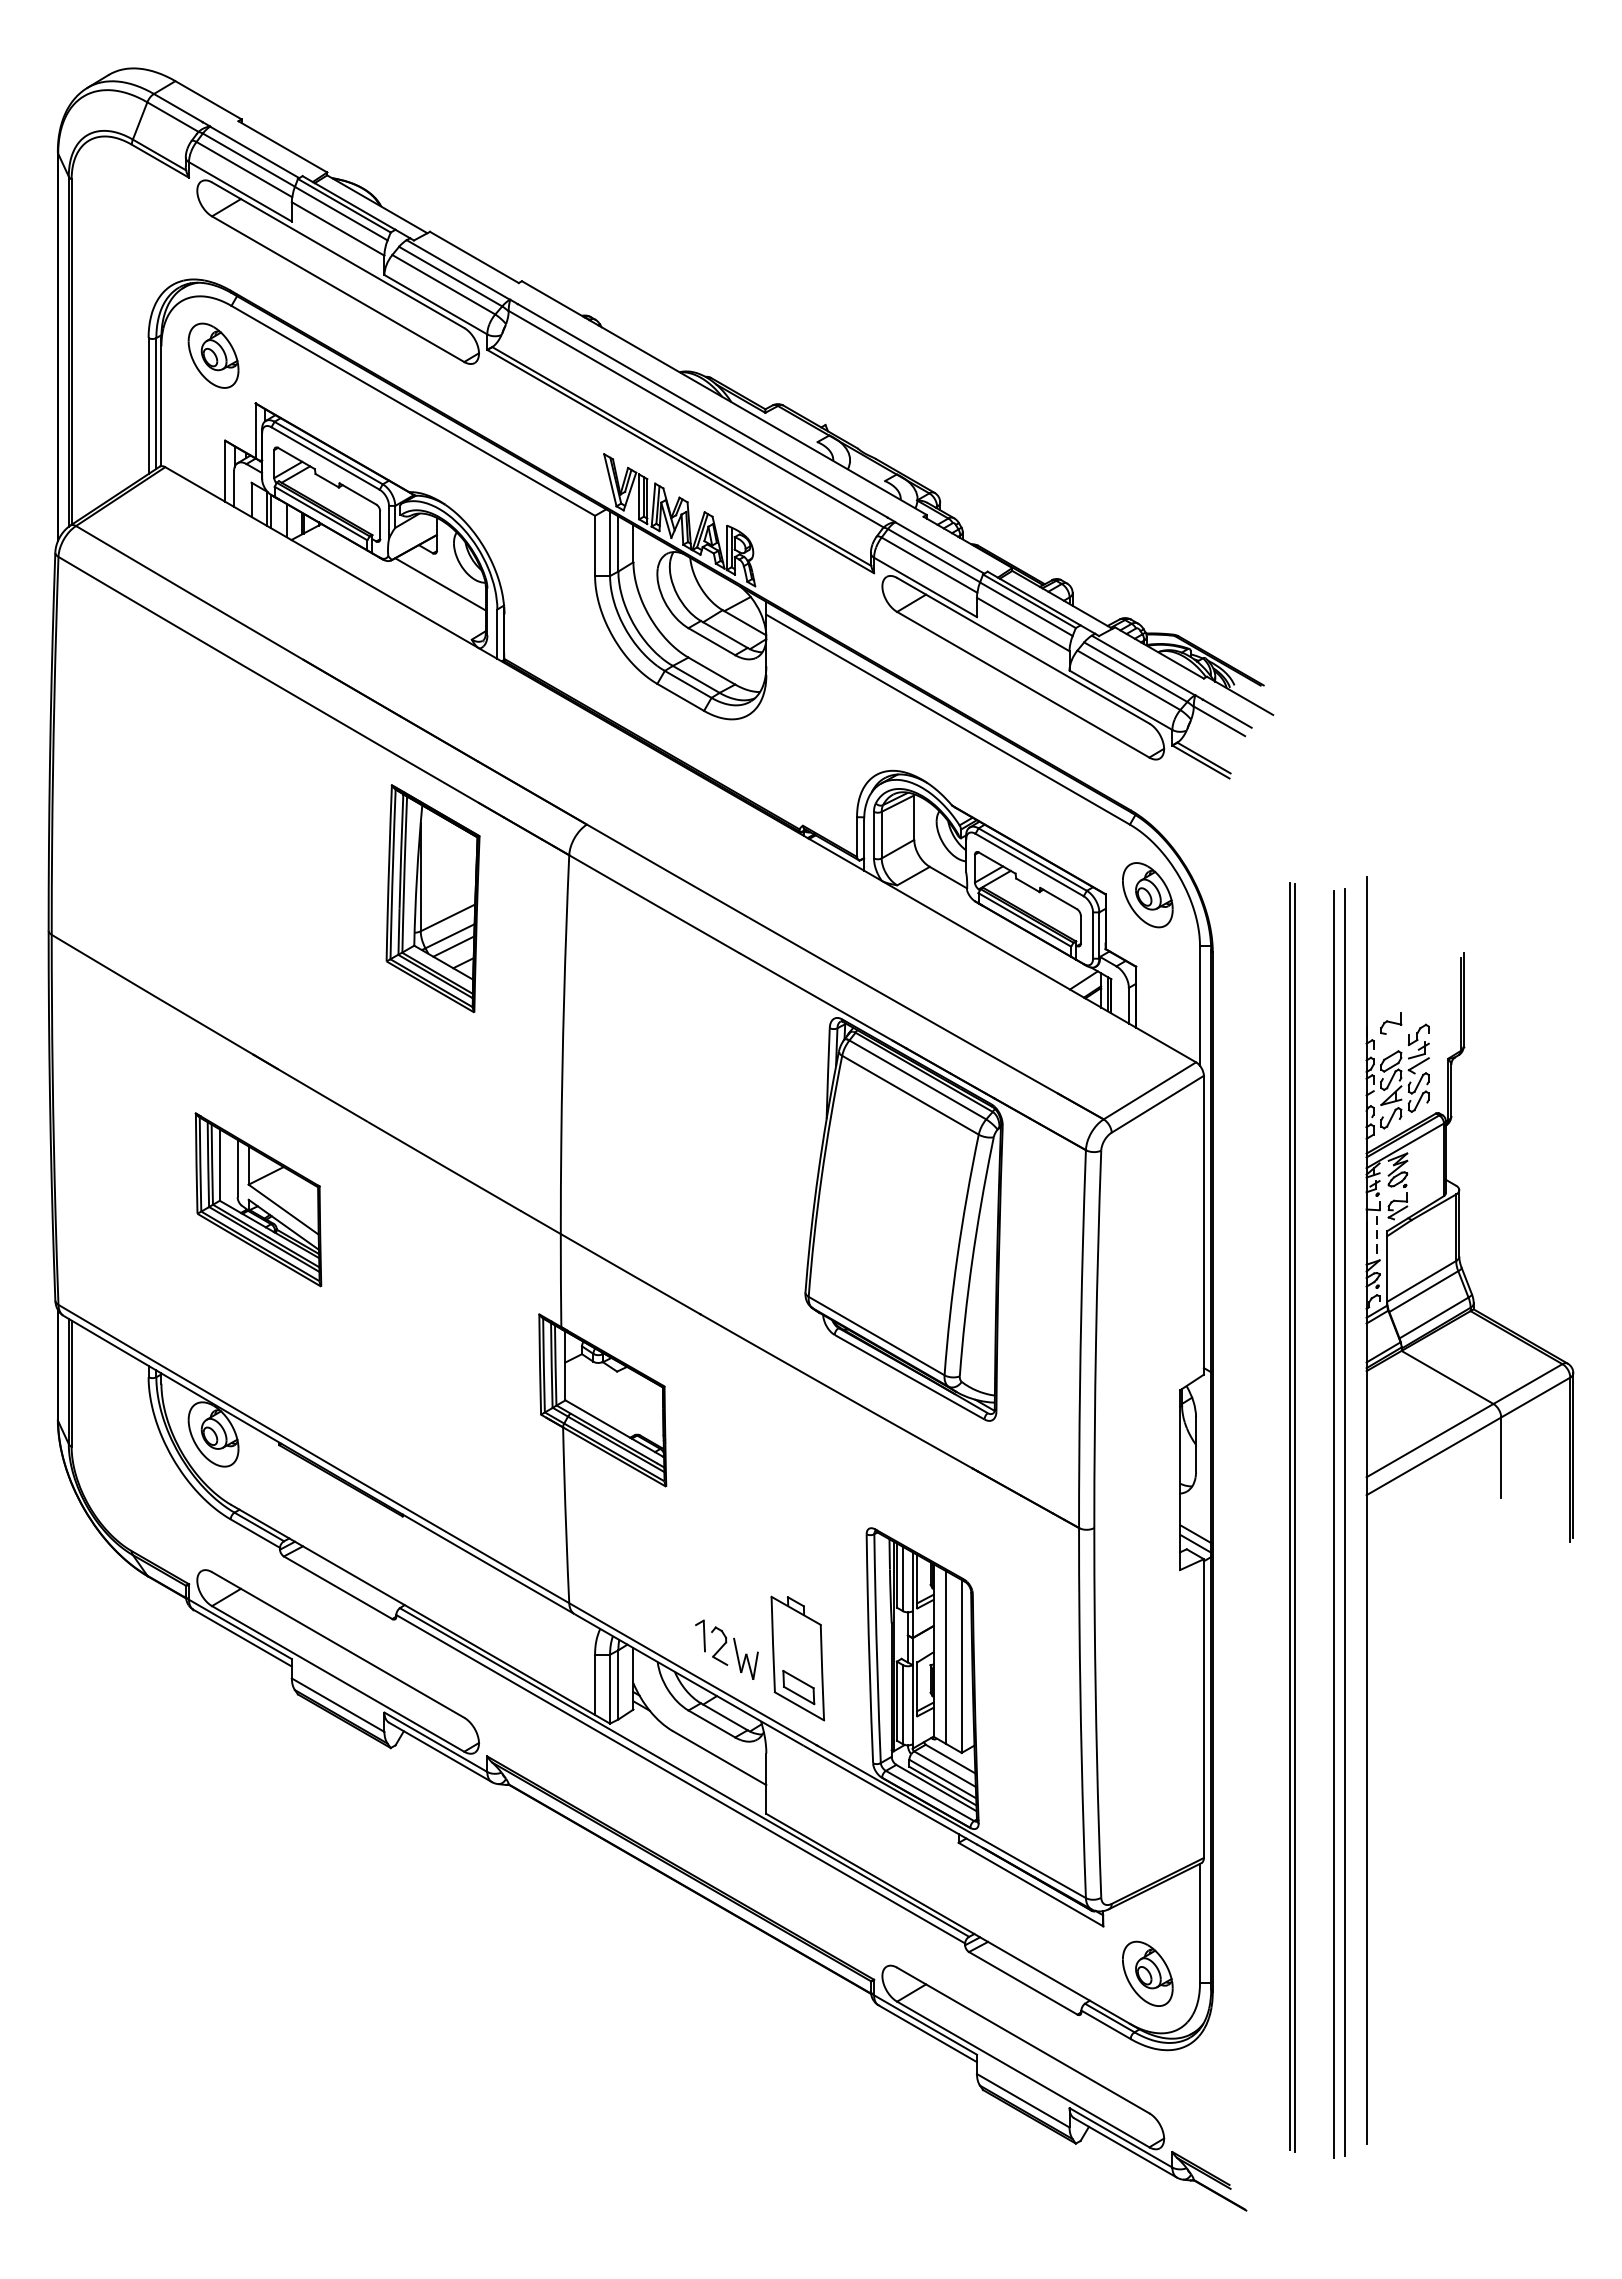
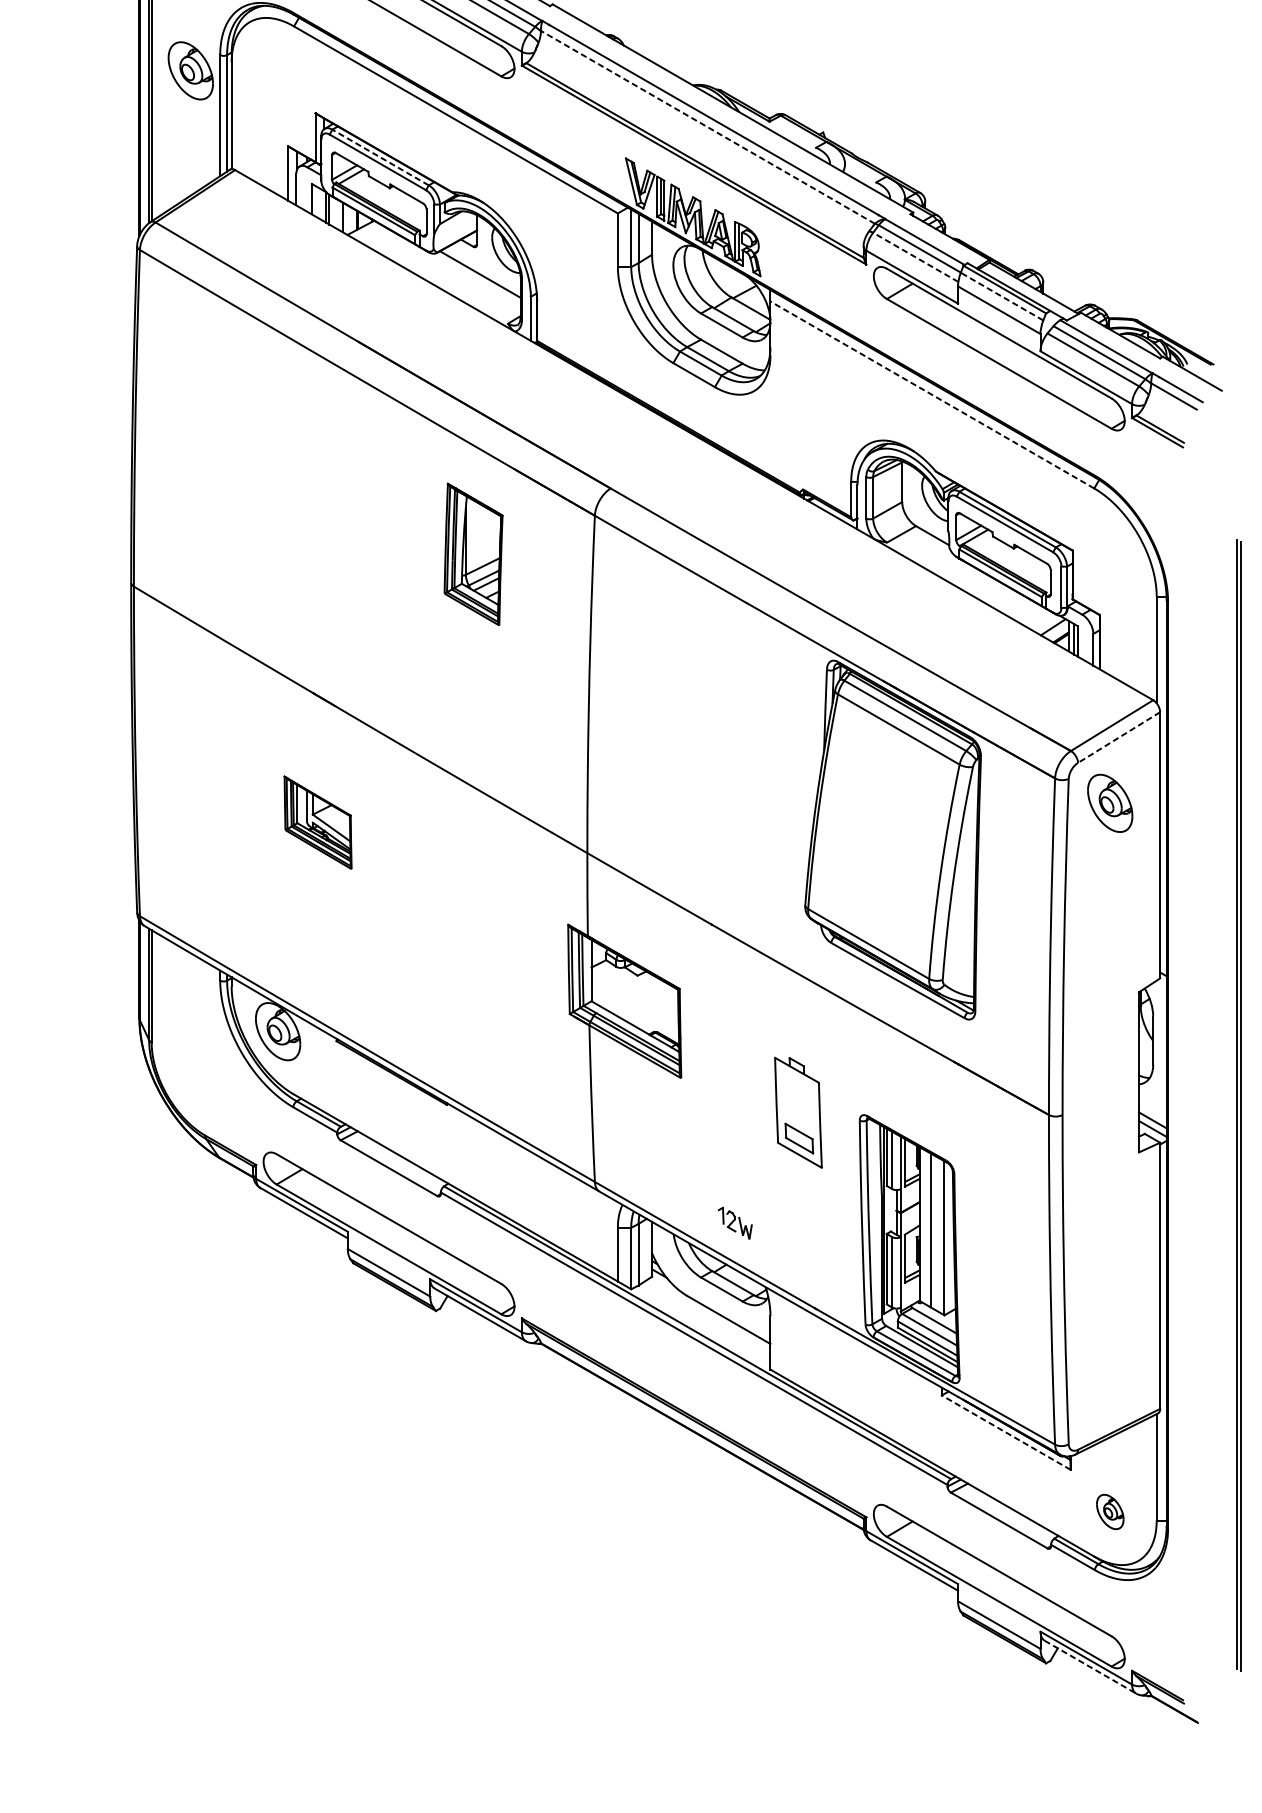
part: (213, 355) -> (190, 70), moved
line: (696, 419) -> (708, 127), solid -> dashed
line: (328, 452) -> (380, 157), solid -> dashed
line: (929, 564) -> (915, 256), solid -> dashed
line: (1025, 608) -> (1001, 295), solid -> dashed
line: (948, 719) -> (932, 394), solid -> dashed
part: (1147, 895) -> (1109, 803), moved
part: (432, 898) -> (473, 554), size x0.7
line: (1157, 1104) -> (1118, 737), solid -> dashed
part: (258, 1199) -> (318, 822), size x0.6
part: (726, 1649) -> (734, 1223), size x0.6
part: (797, 1658) -> (798, 1112), moved
line: (1031, 1884) -> (1006, 1432), solid -> dashed
part: (1147, 1973) -> (1109, 1511), size x0.6
line: (1126, 2148) -> (1091, 1667), solid -> dashed

